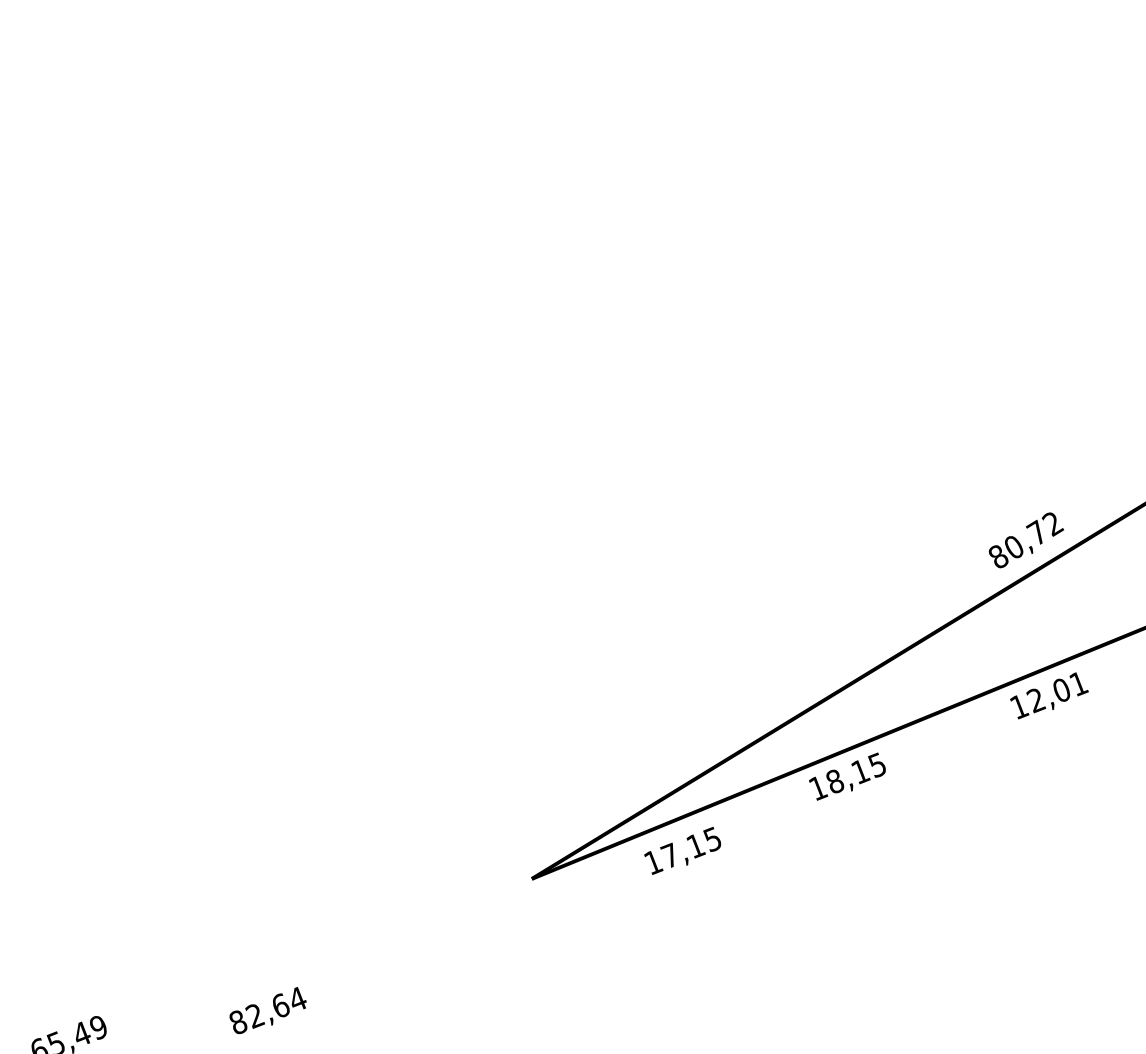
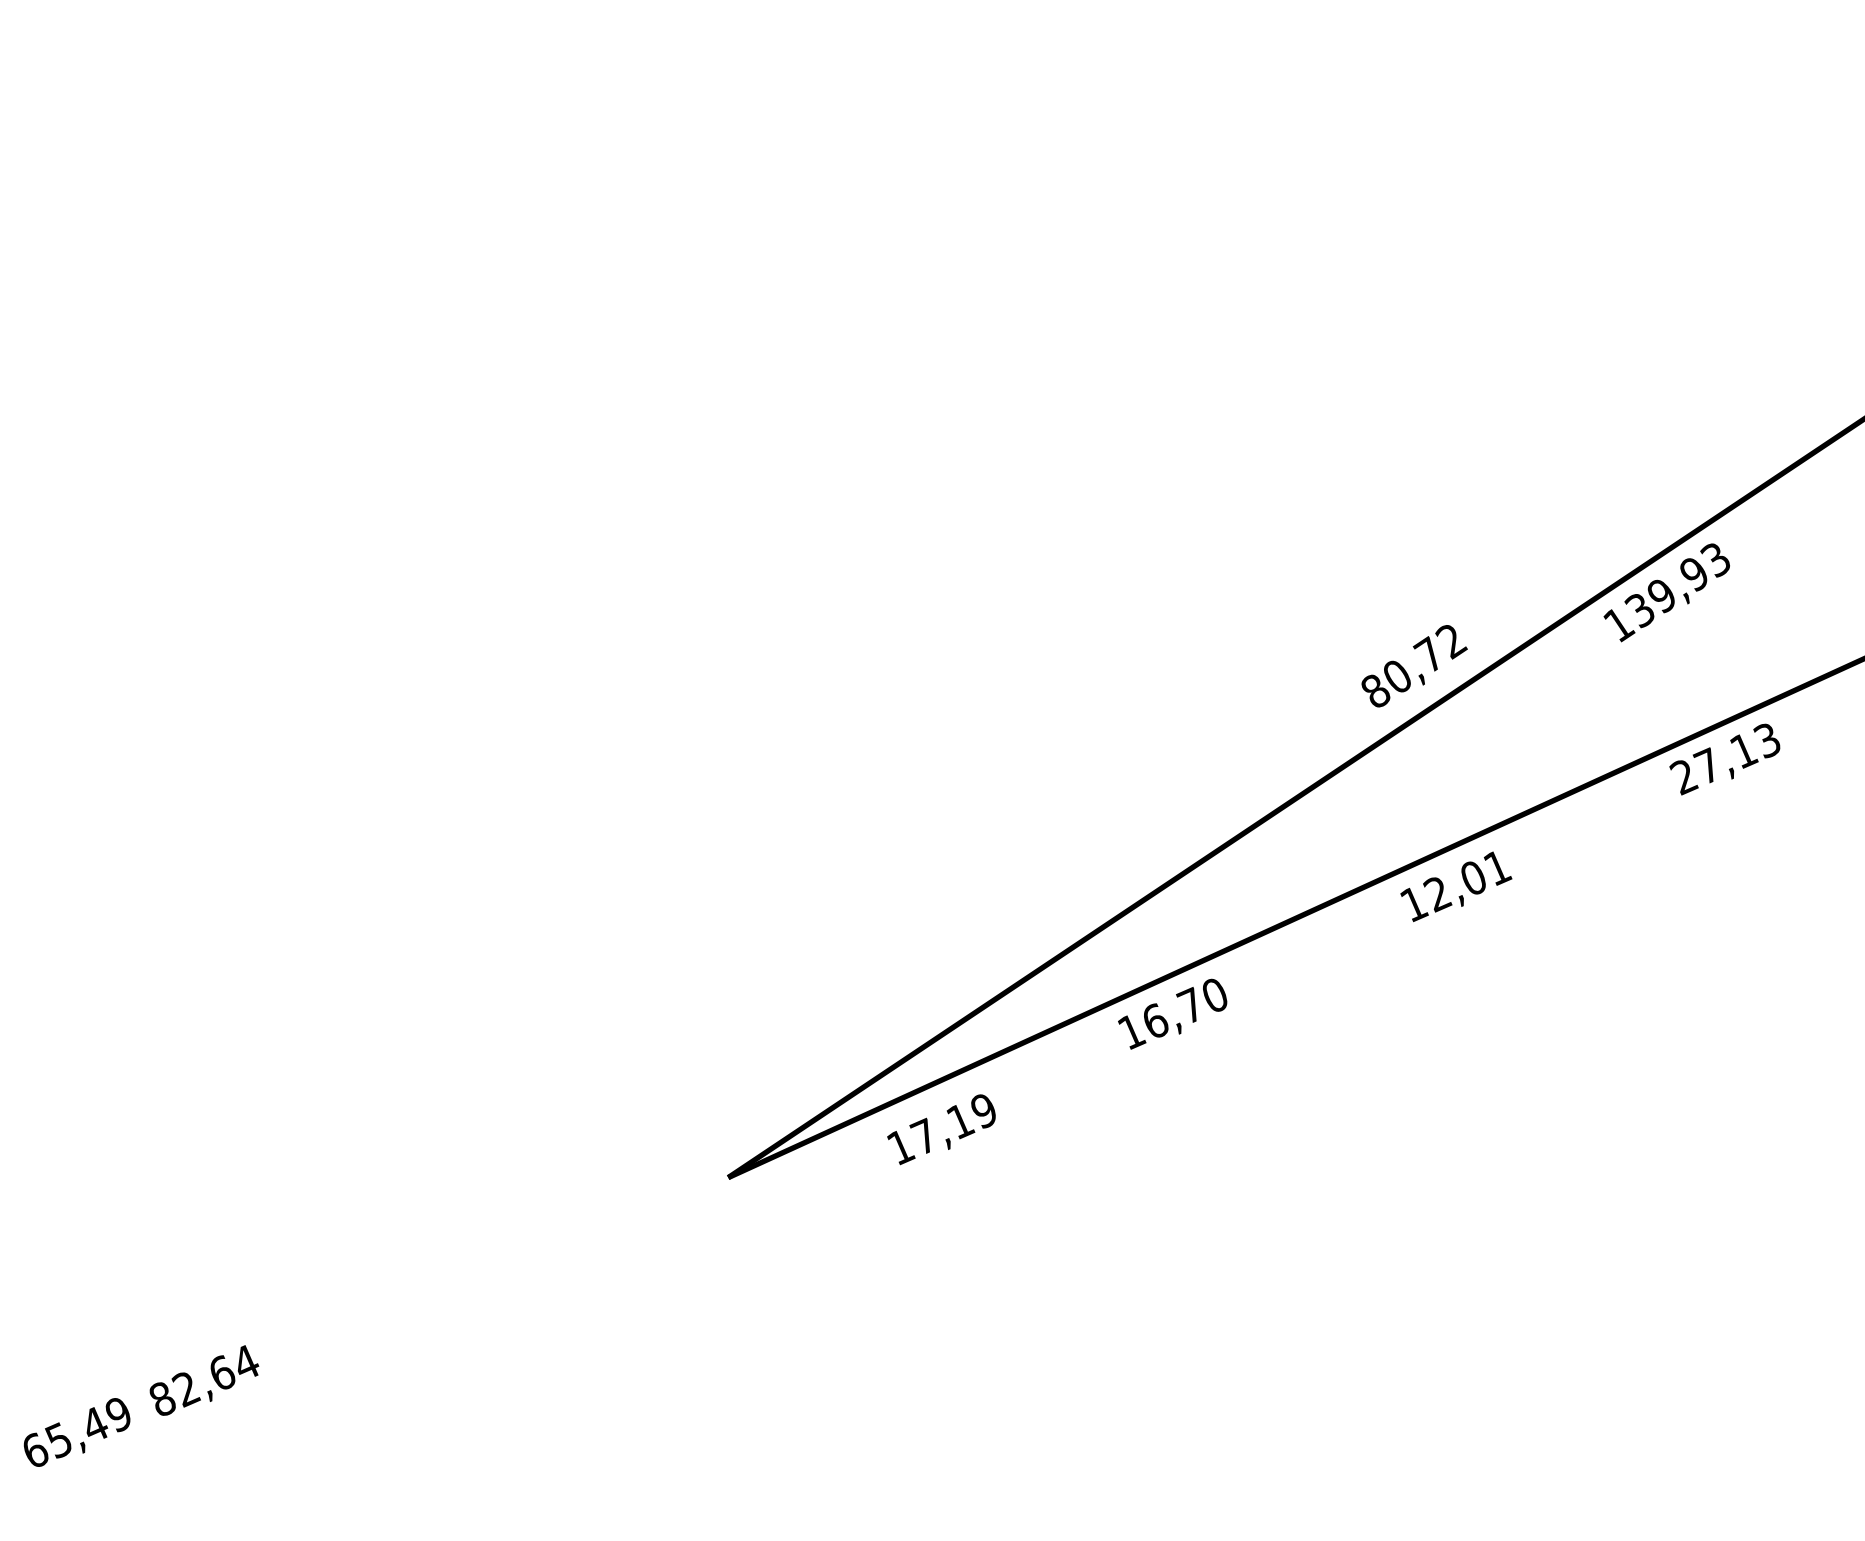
text: (855, 772) -> (1184, 1007), 18,15 -> 16,70
text: (712, 839) -> (983, 1110), 17,15 -> 17,19
text: (268, 1010) -> (204, 1380), moved

